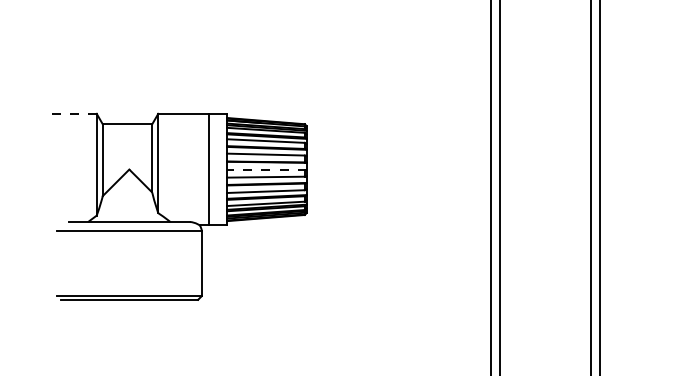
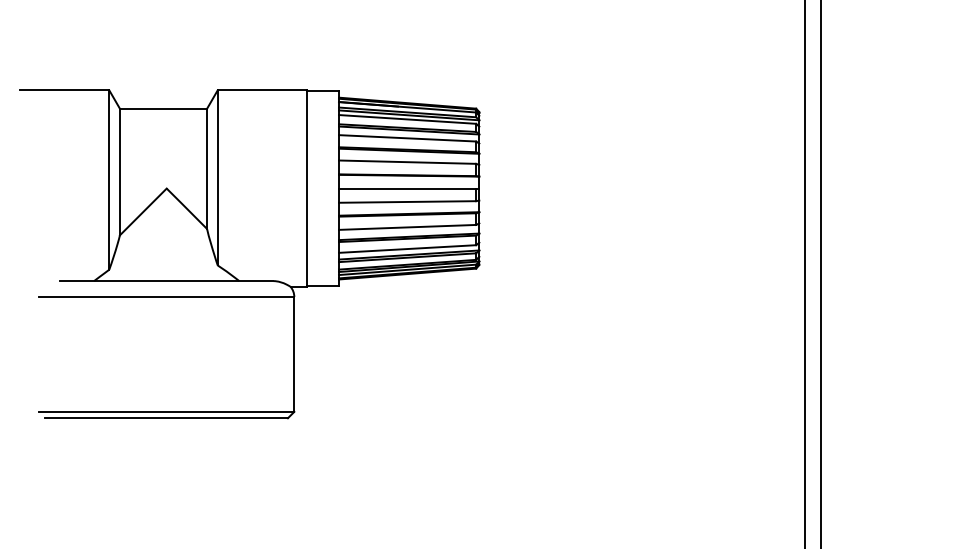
line: (70, 113) -> (63, 89), dashed -> solid
line: (266, 169) -> (408, 188), dashed -> solid

